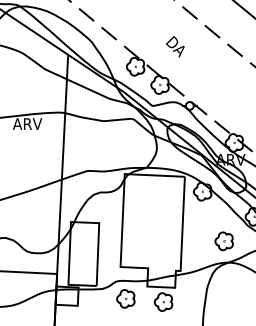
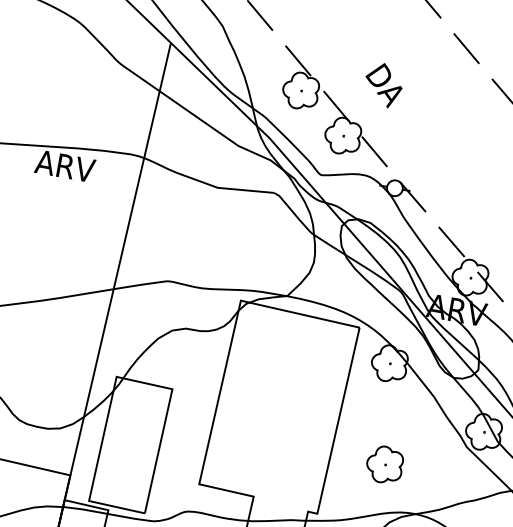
text: (175, 46) -> (384, 84), moved
part: (223, 241) -> (383, 464), moved

